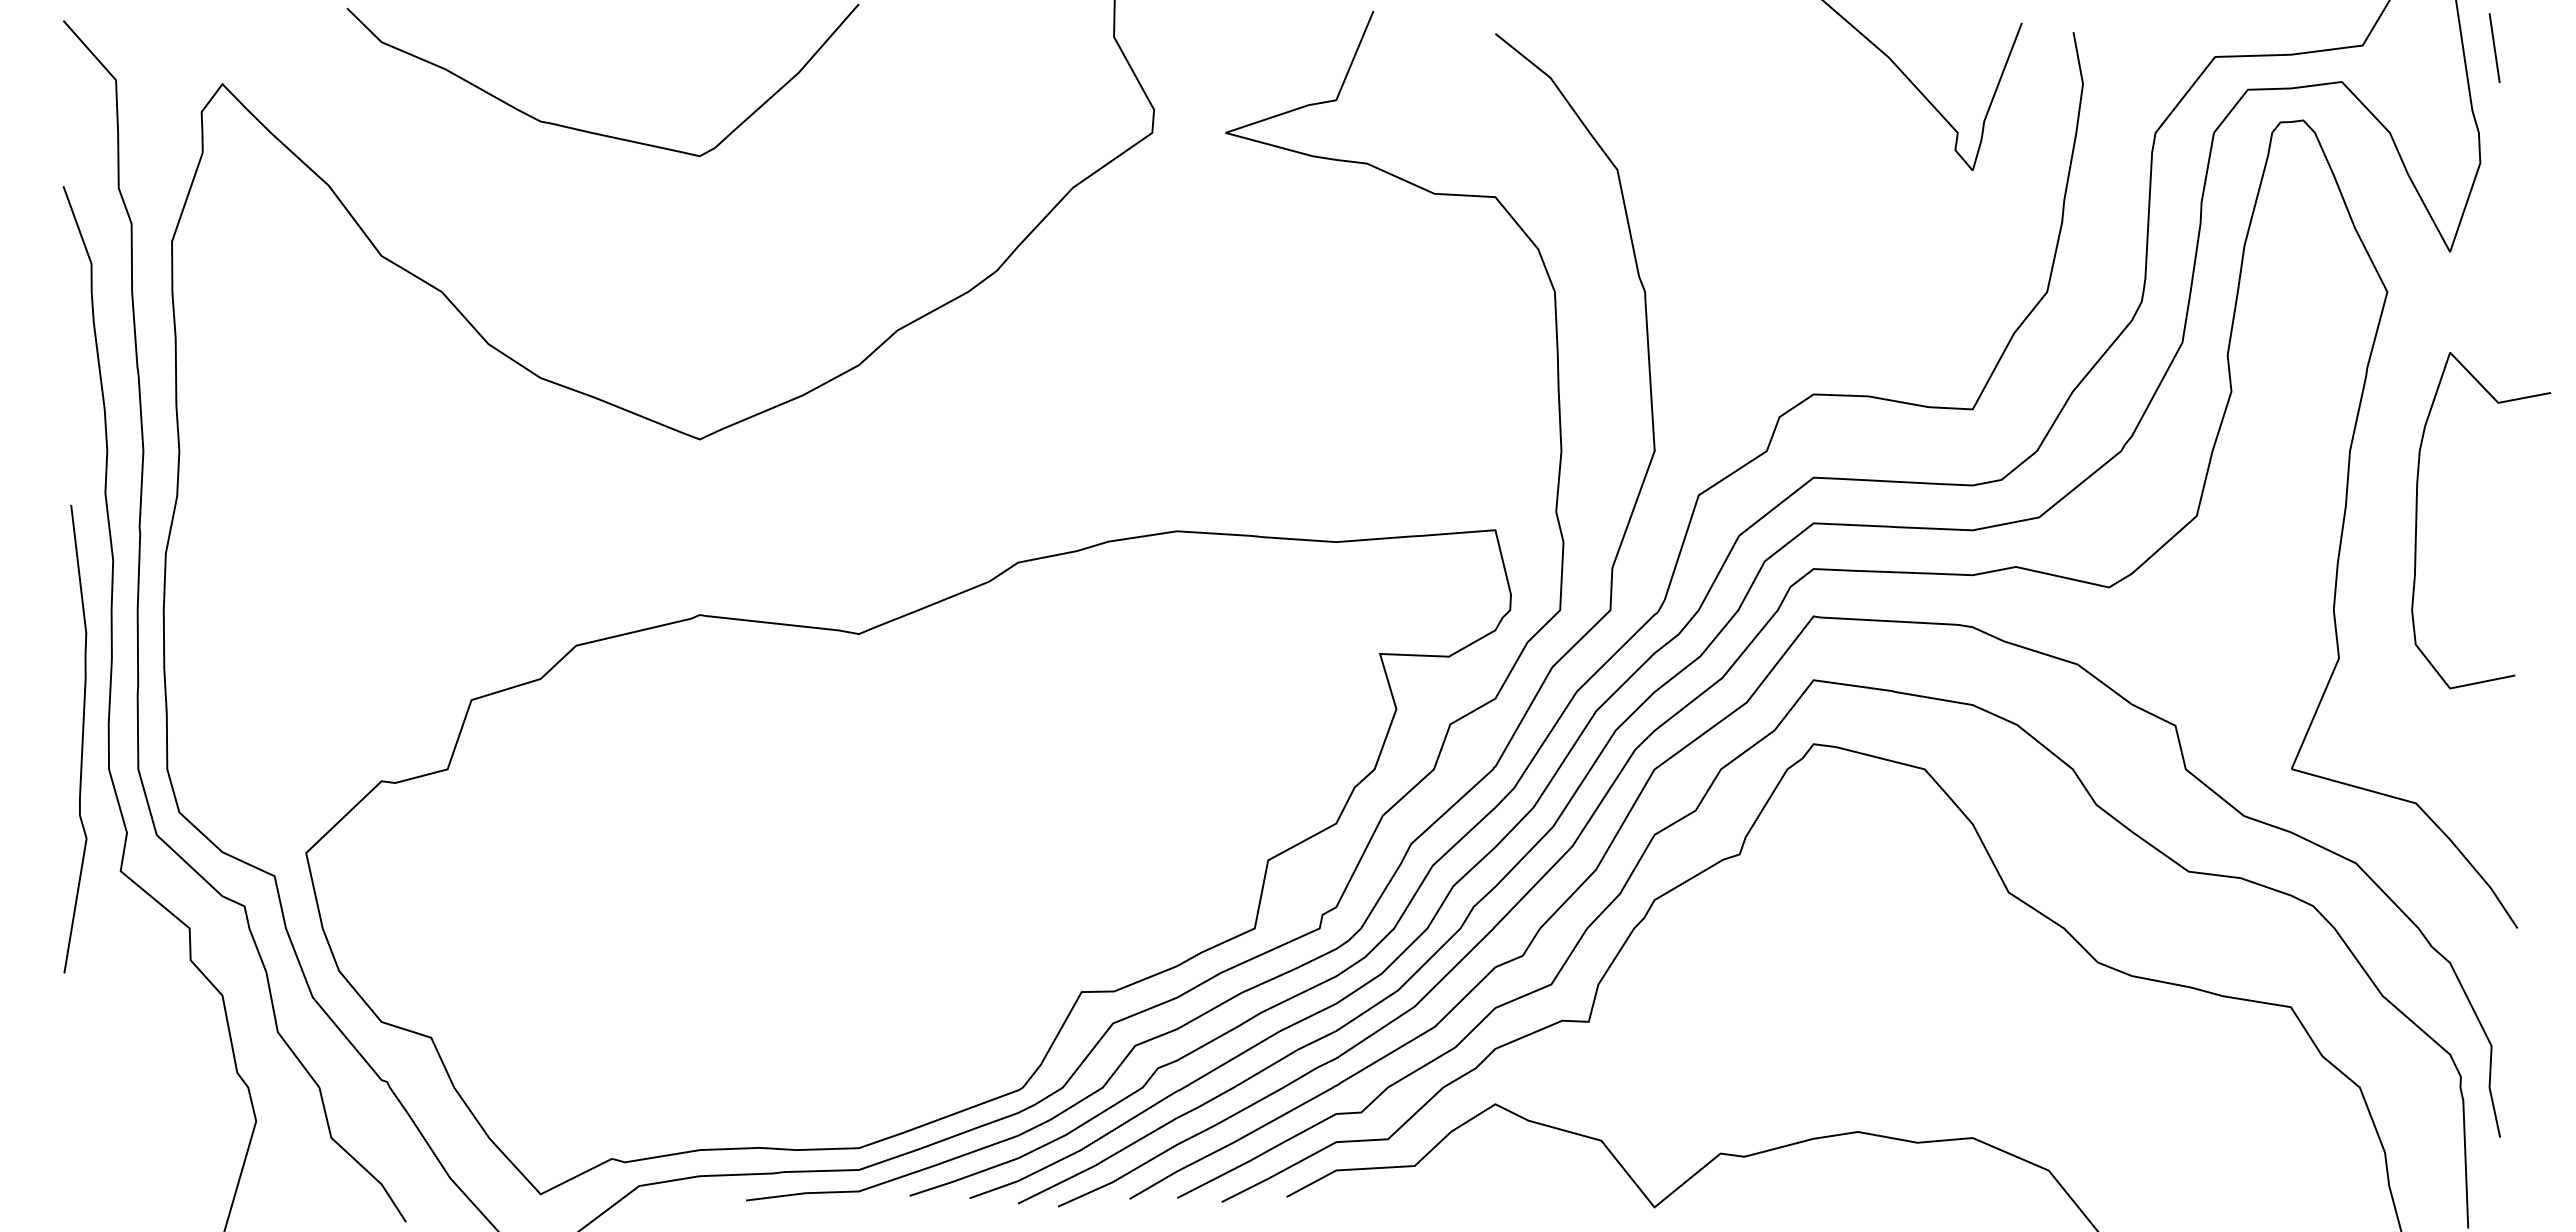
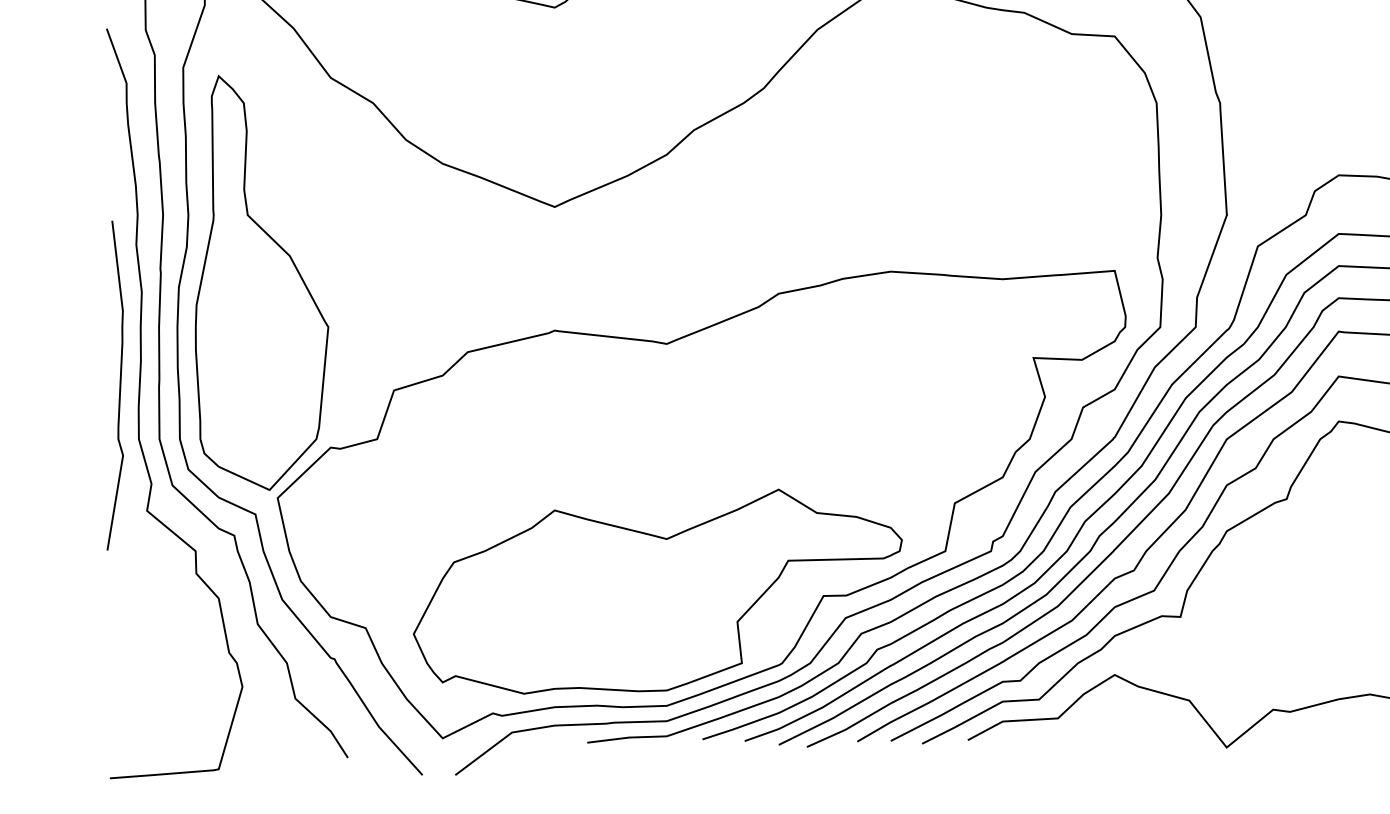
part: (284, 547) -> (262, 283), added
curve: (81, 738) -> (119, 385), moved
part: (845, 985) -> (657, 591), added

